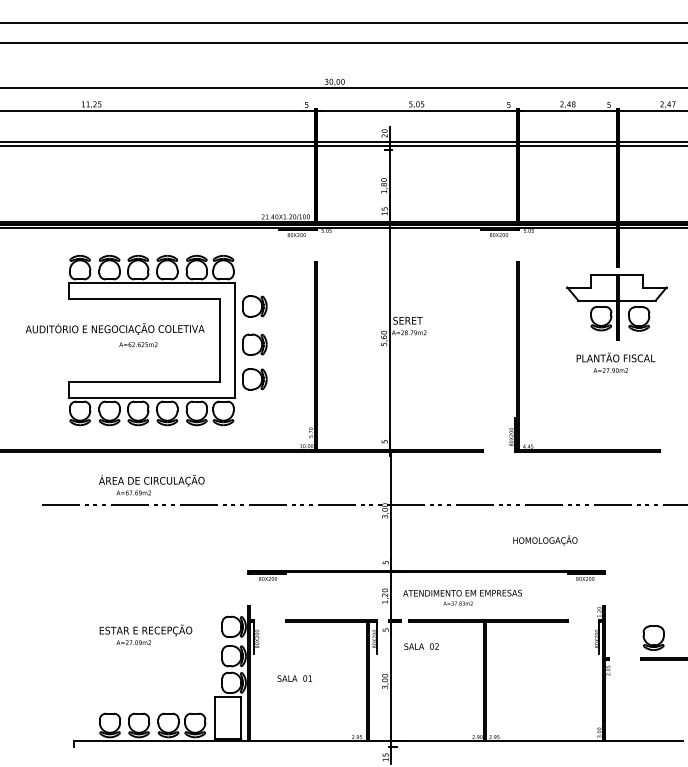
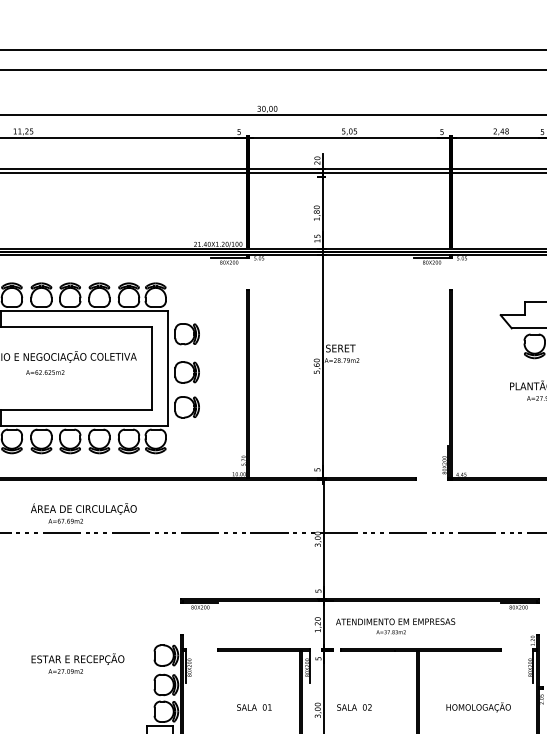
text: (138, 344) -> (45, 372), moved
text: (545, 540) -> (478, 707), moved
text: (421, 646) -> (354, 707), moved
text: (294, 678) -> (254, 707), moved

